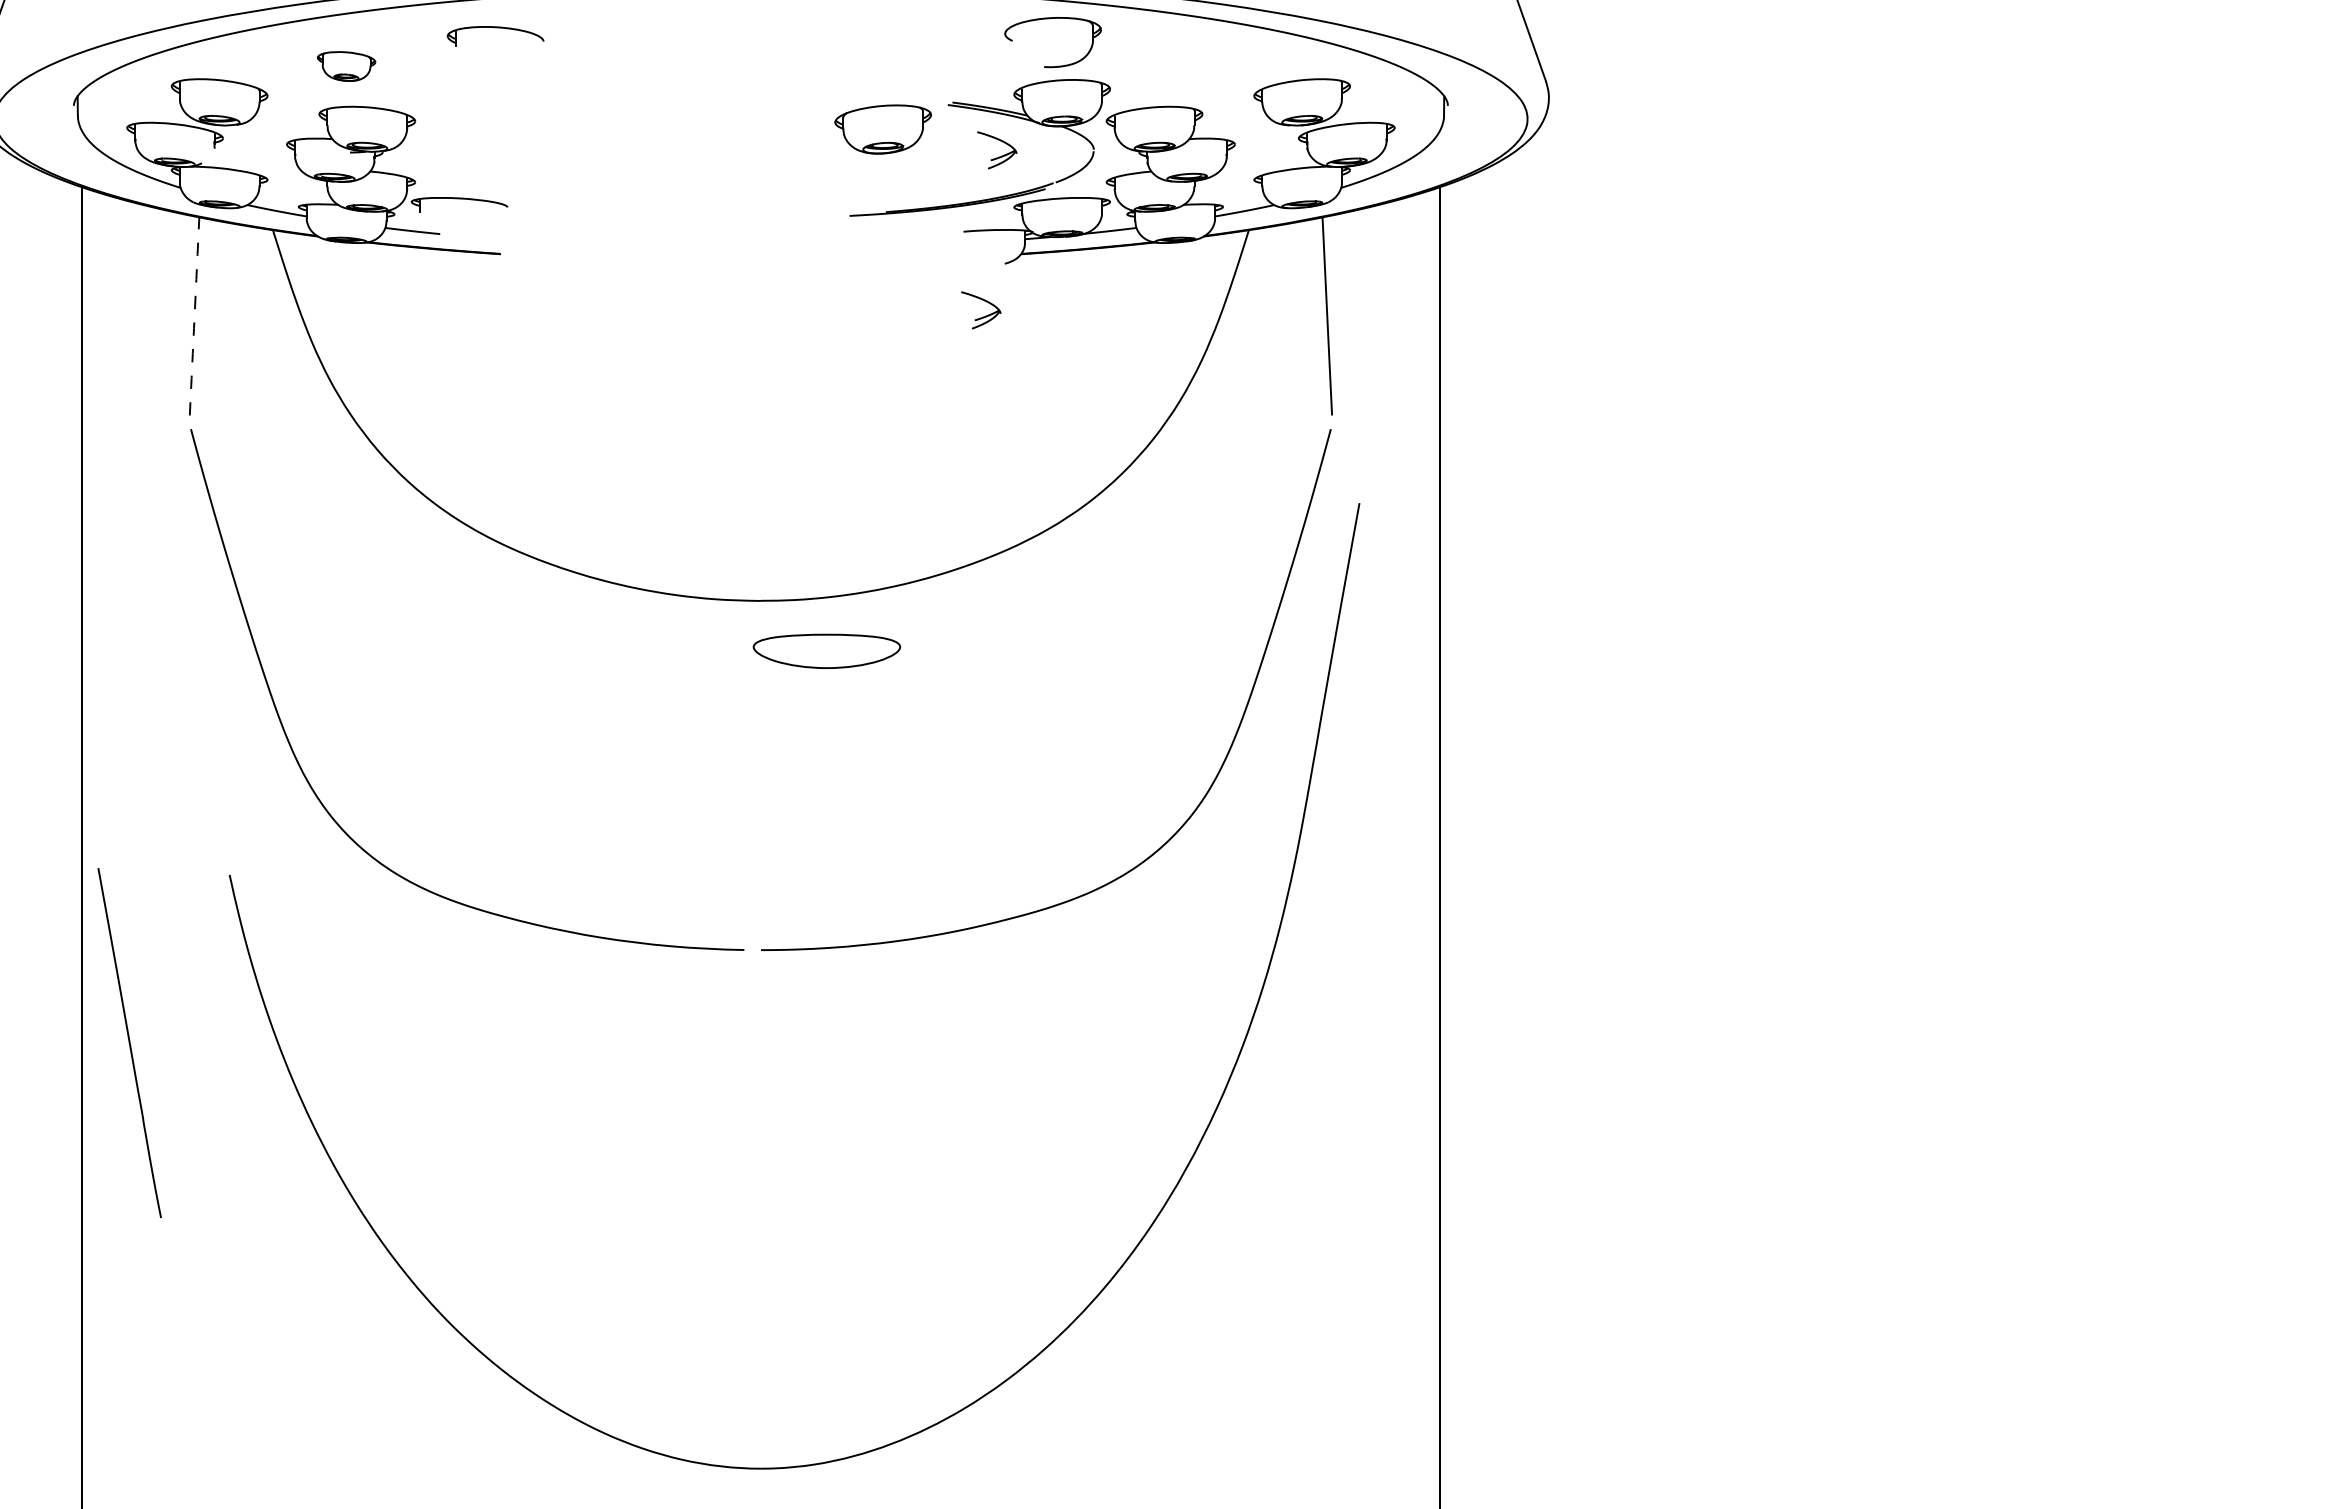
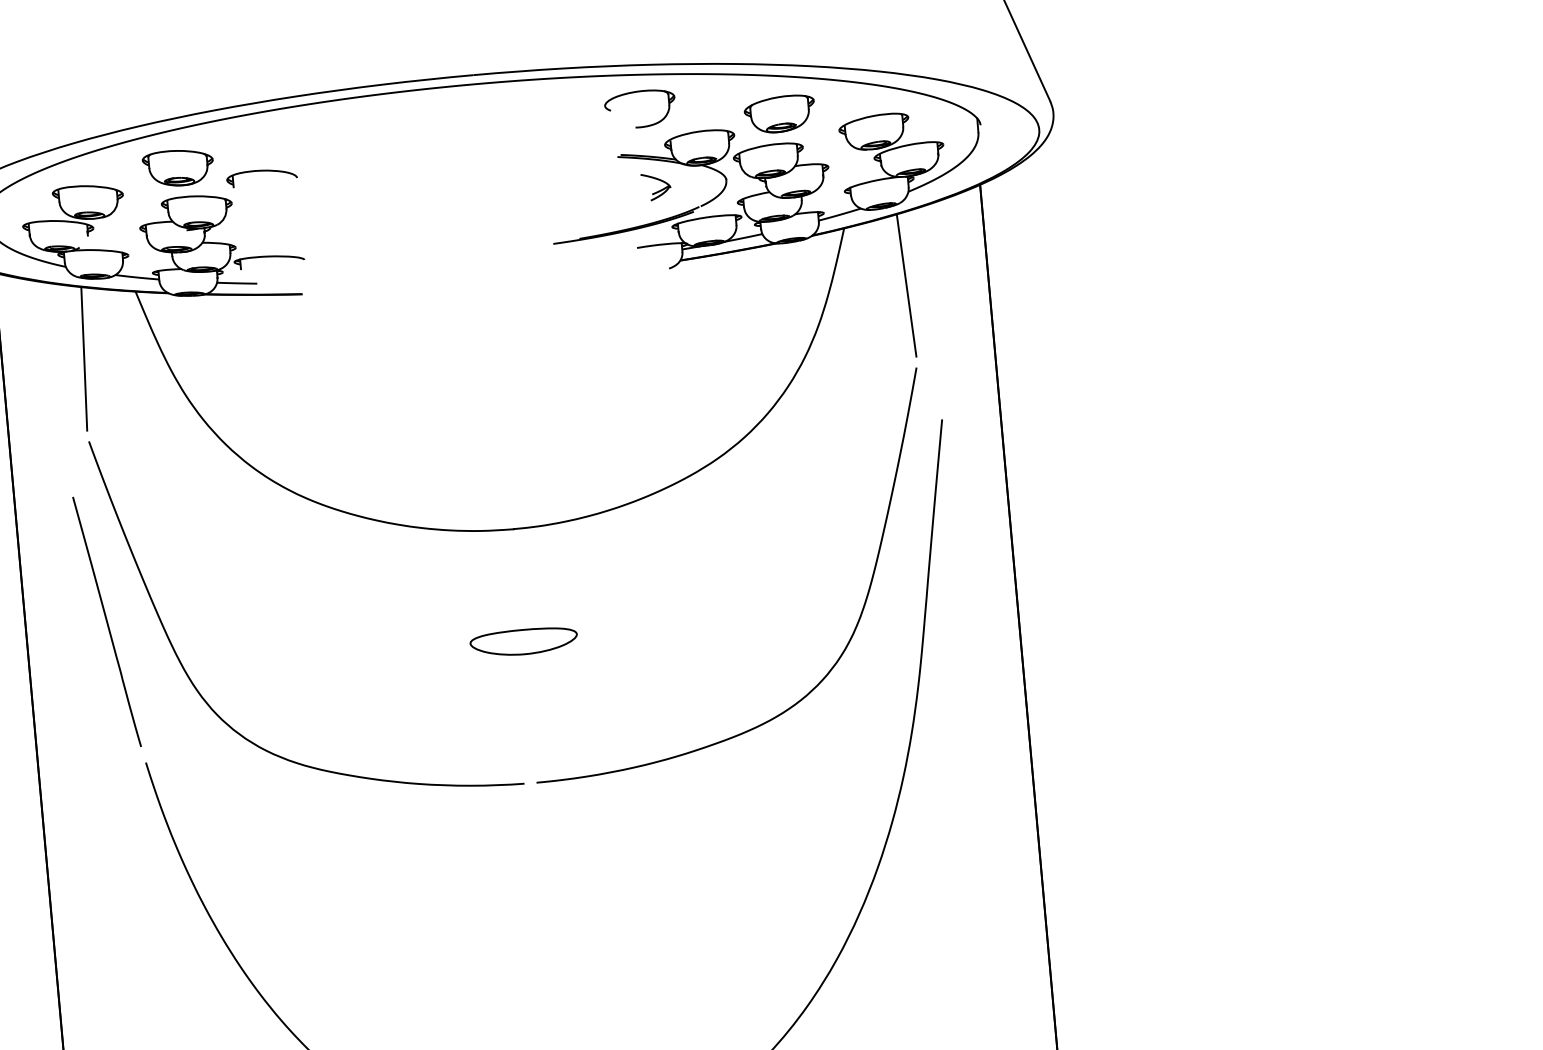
part: (1049, 19) -> (636, 92), moved
part: (495, 28) -> (261, 171), moved
part: (346, 66) -> (178, 168), size x1.67
part: (882, 129) -> (779, 114), moved
arc: (194, 316) -> (84, 359), dashed -> solid
part: (982, 316) -> (656, 308), removed
part: (826, 650) -> (523, 641), moved
line: (129, 1043) -> (106, 622), moved

